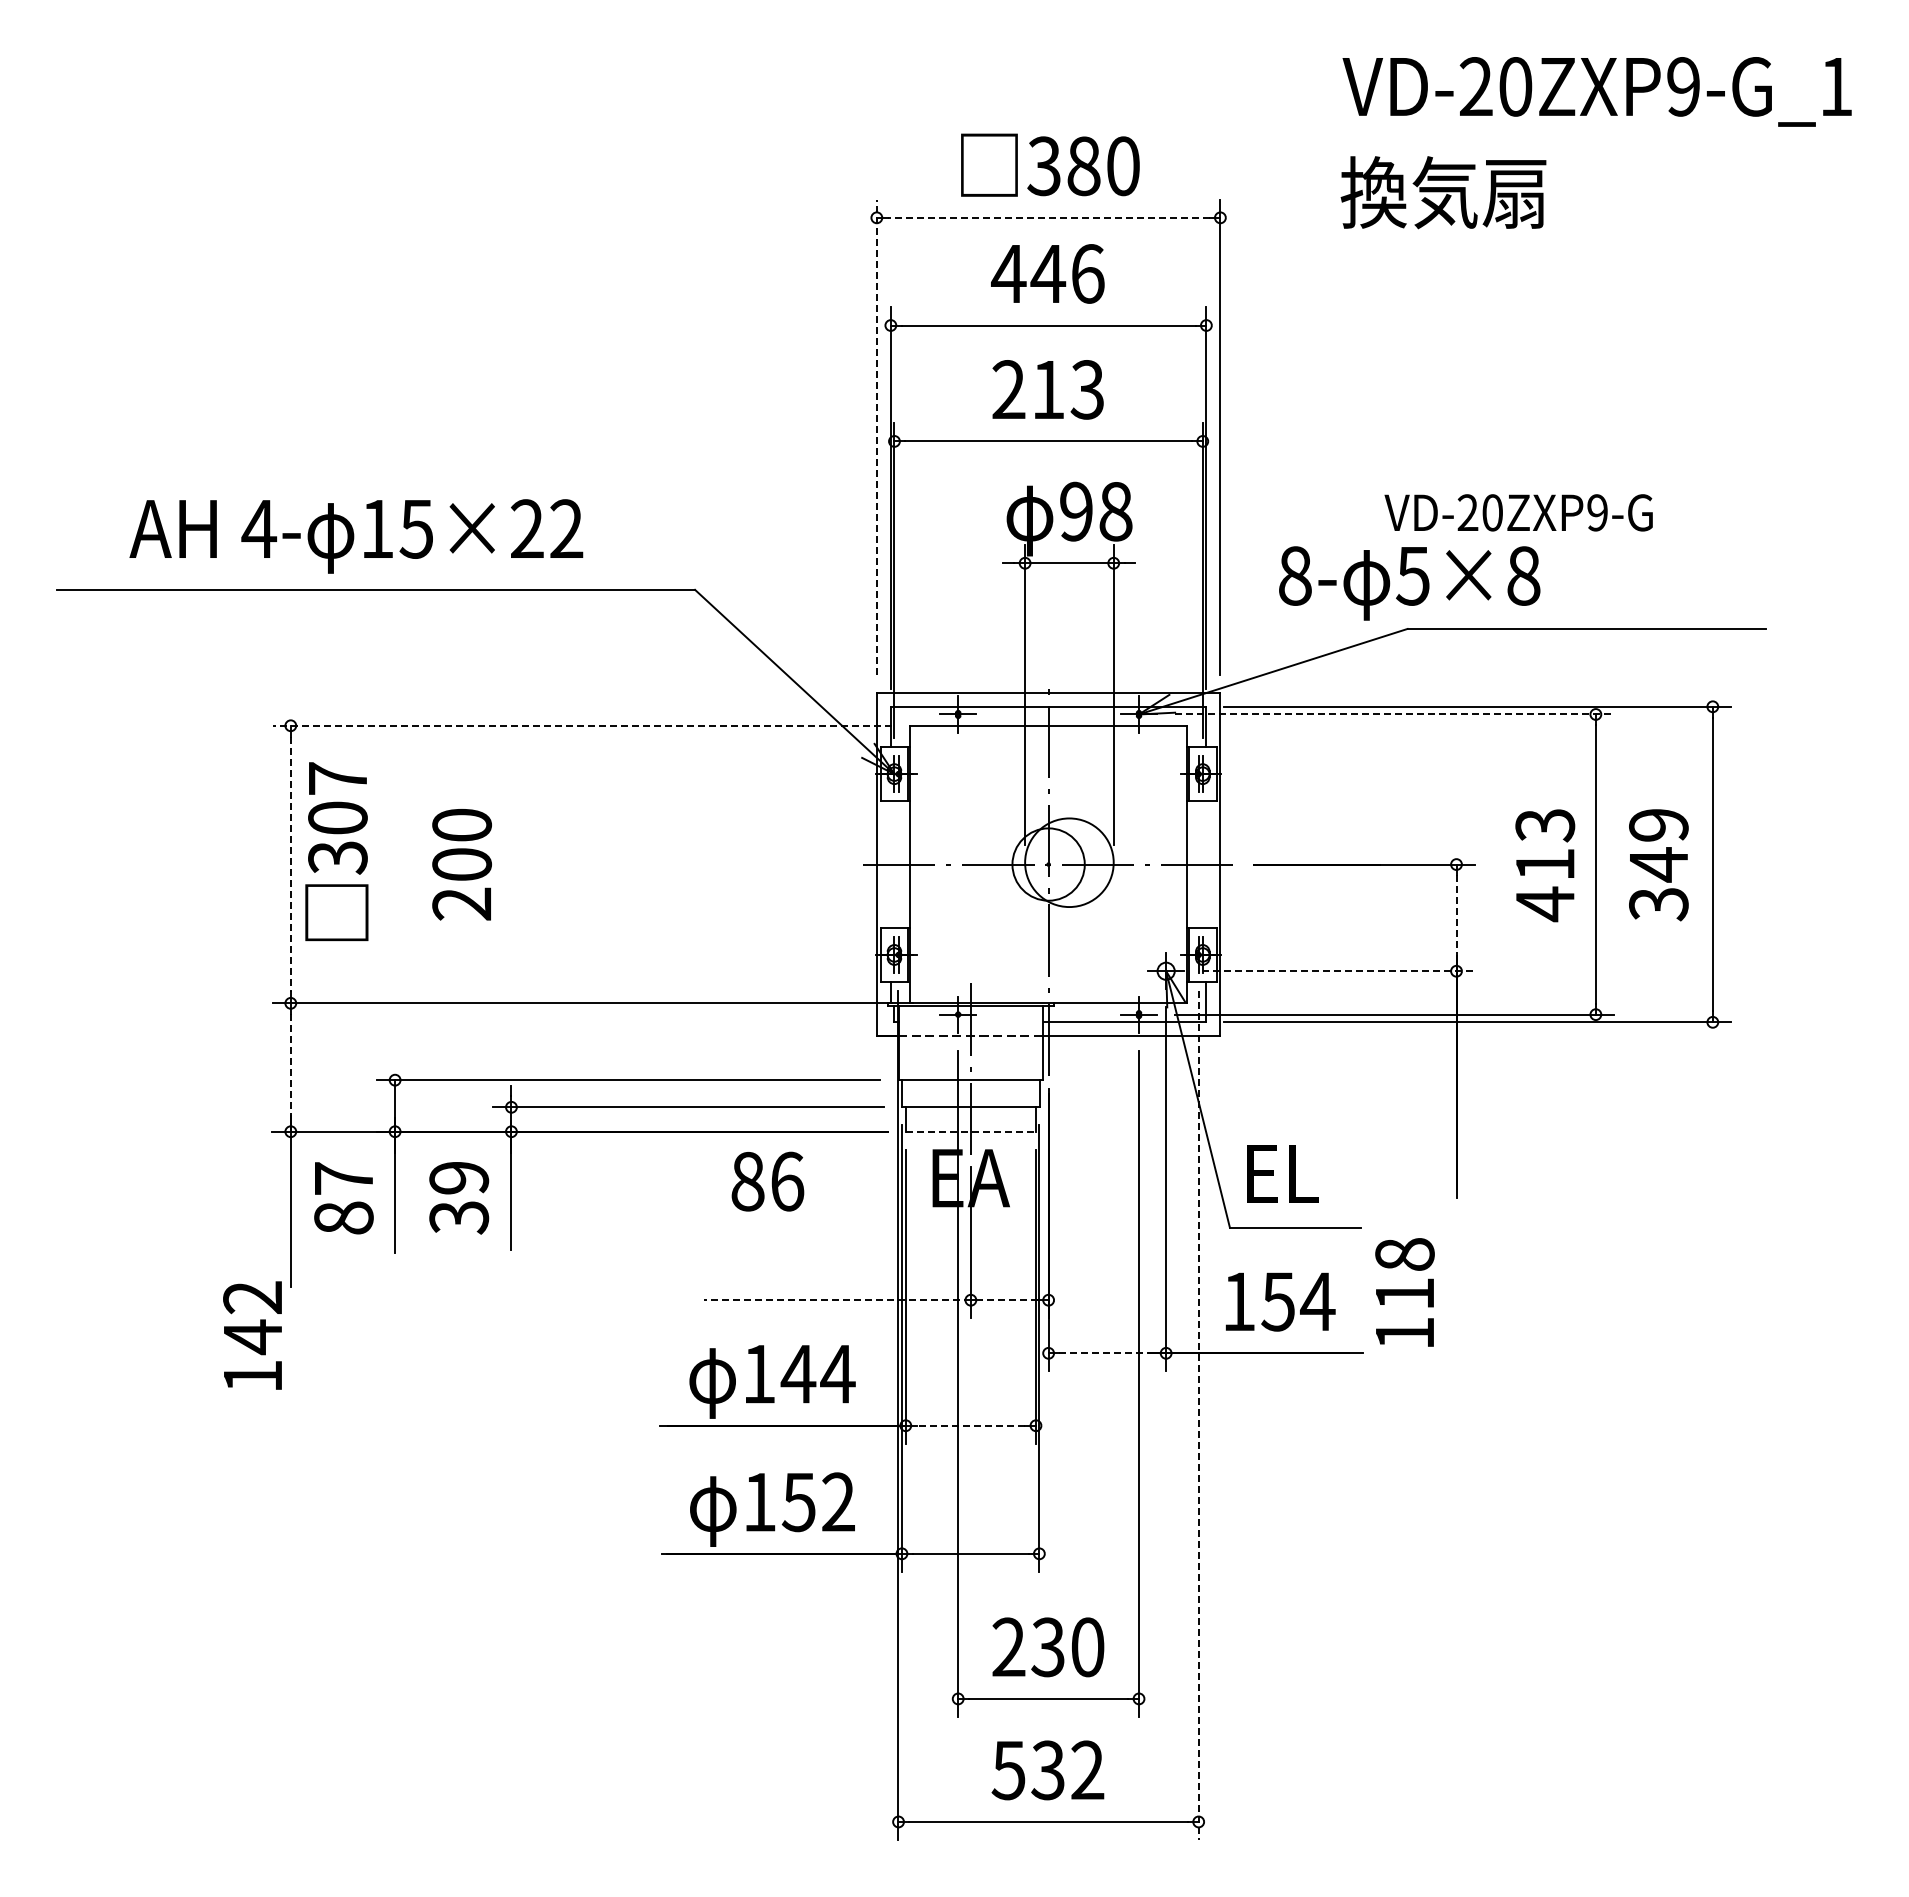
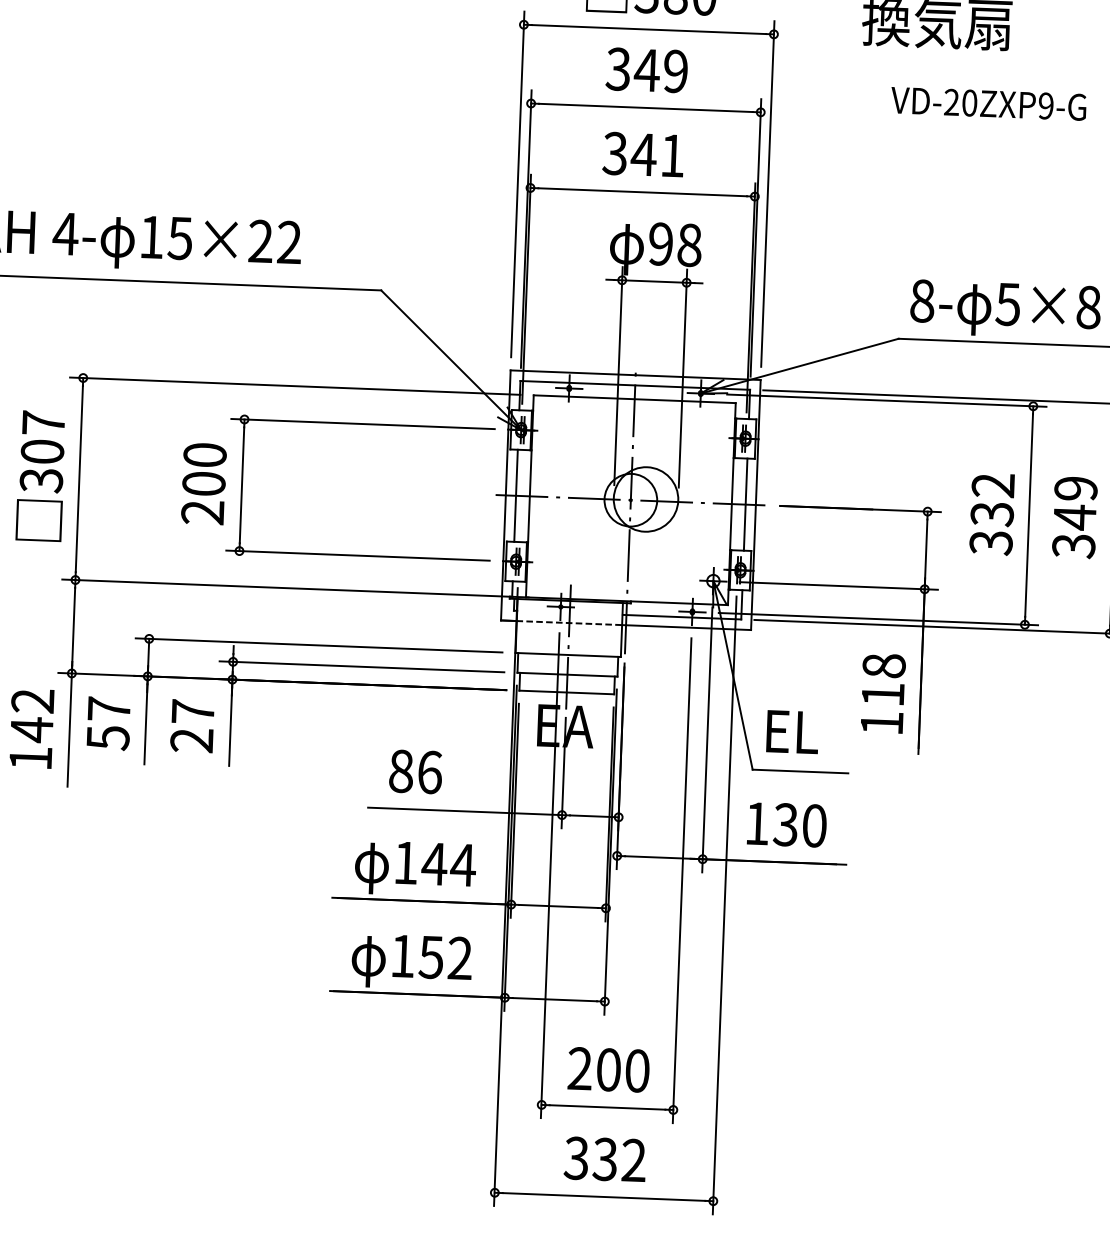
line: (1048, 217) -> (648, 29), dashed -> solid
text: (1047, 273) -> (646, 70), 446 -> 349
text: (1047, 389) -> (643, 154), 213 -> 341
line: (876, 436) -> (517, 183), dashed -> solid
text: (1518, 512) -> (988, 103), moved
text: (1409, 583) -> (1005, 309), moved
line: (1395, 714) -> (887, 400), dashed -> solid
line: (582, 725) -> (295, 385), dashed -> solid
part: (676, 774) -> (362, 424), added
text: (336, 851) -> (40, 476), moved
line: (290, 864) -> (79, 478), dashed -> solid
line: (890, 864) -> (515, 495), added
line: (1206, 864) -> (745, 504), added
text: (1545, 865) -> (992, 514), 413 -> 332
line: (1456, 918) -> (926, 550), dashed -> solid
line: (1338, 971) -> (838, 586), dashed -> solid
line: (290, 1068) -> (73, 627), dashed -> solid
line: (971, 1131) -> (567, 692), dashed -> solid
text: (767, 1181) -> (415, 771), moved
text: (459, 1197) -> (192, 726), 39 -> 27
text: (343, 1218) -> (107, 738), 87 -> 57
text: (1404, 1292) -> (882, 693), moved
line: (837, 1300) -> (465, 811), dashed -> solid
line: (1009, 1300) -> (590, 816), dashed -> solid
text: (1298, 1301) -> (800, 825), 154 -> 130
text: (252, 1335) -> (31, 728), moved
line: (1107, 1353) -> (660, 857), dashed -> solid
line: (1198, 1416) -> (724, 906), dashed -> solid
line: (970, 1425) -> (558, 906), dashed -> solid
text: (1047, 1647) -> (608, 1069), 230 -> 200
text: (1008, 1769) -> (576, 1157), 532 -> 332

